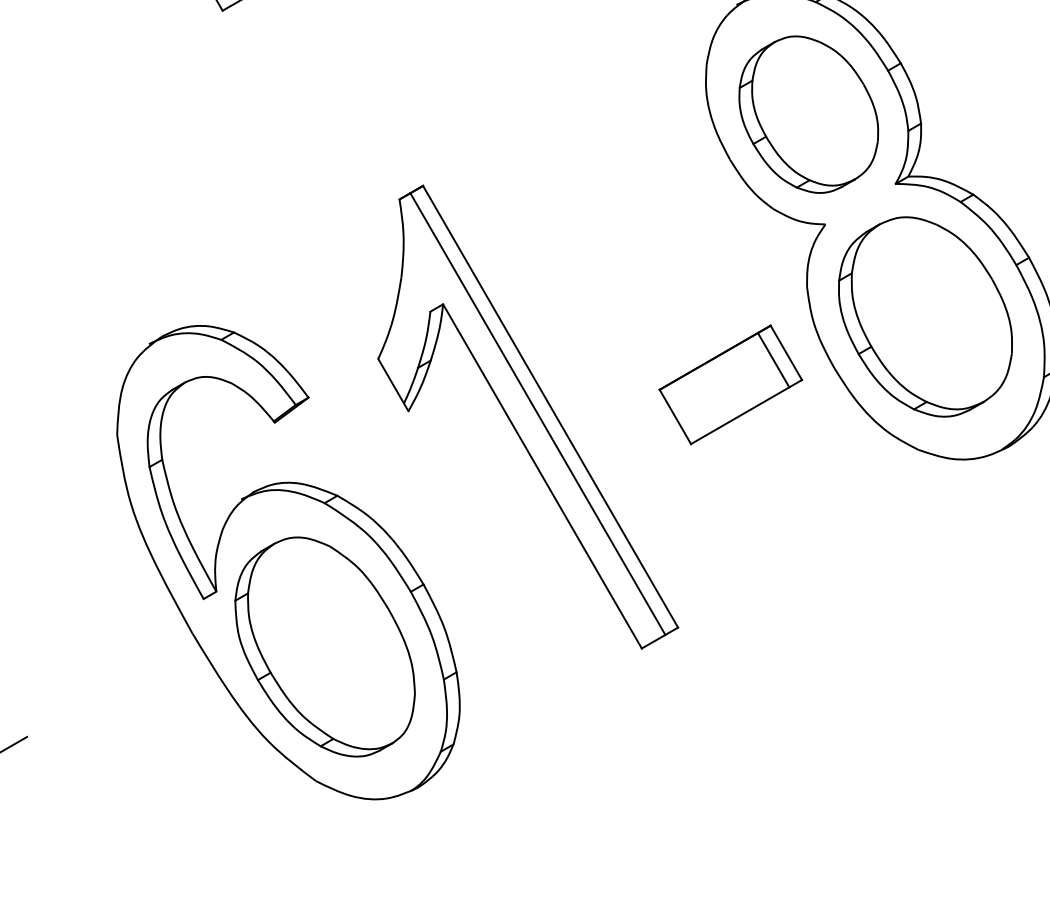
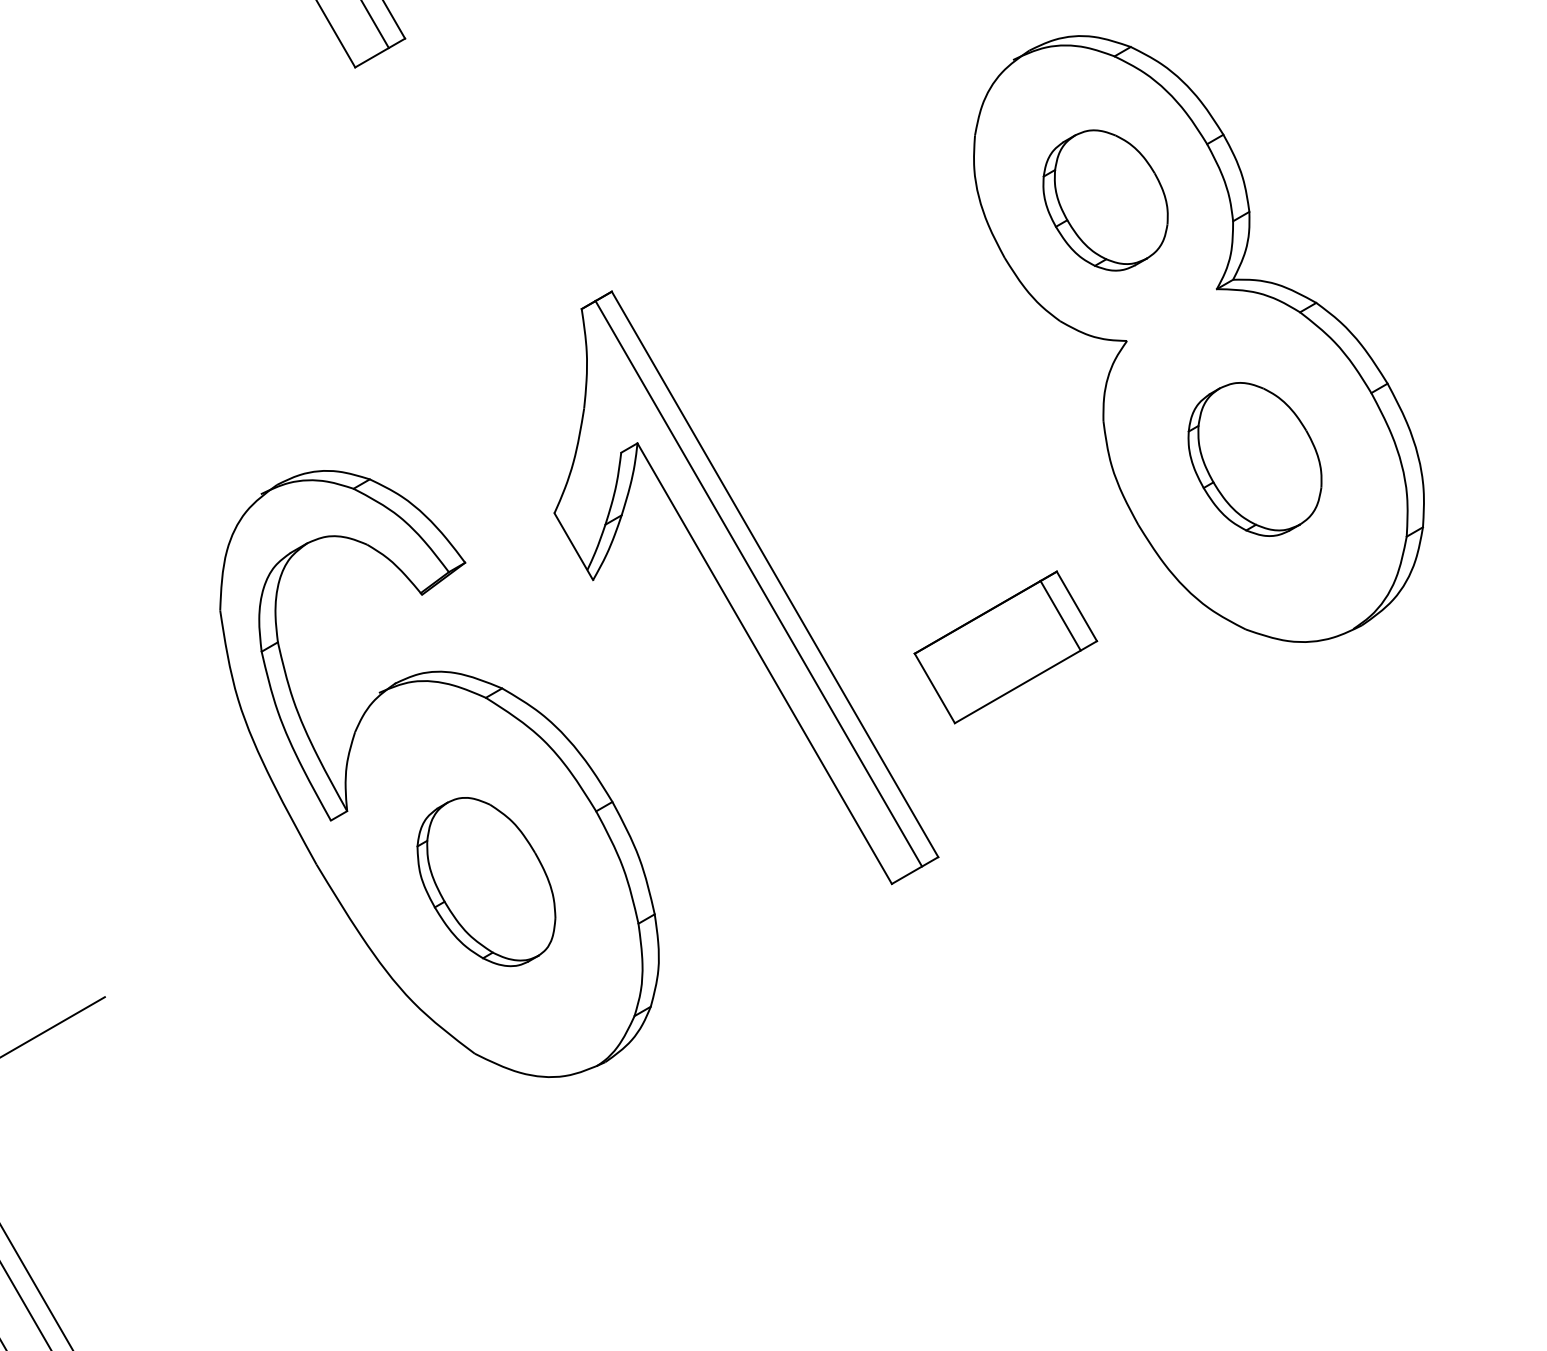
part: (808, 114) -> (1105, 200), size x0.7
part: (925, 316) -> (1254, 459), size x0.6
part: (730, 384) -> (1005, 647), moved
part: (325, 646) -> (486, 881), size x0.6

